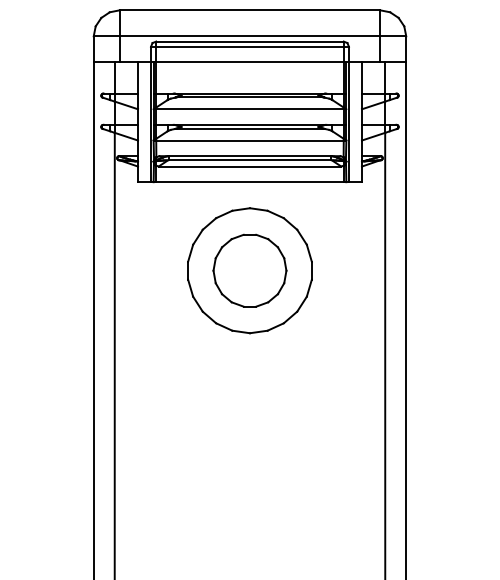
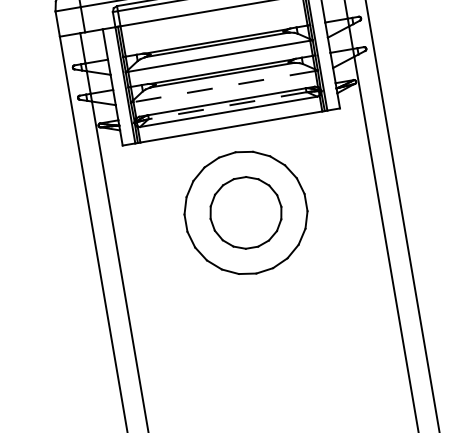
line: (249, 140) -> (223, 86), solid -> dashed
line: (249, 160) -> (227, 106), solid -> dashed

